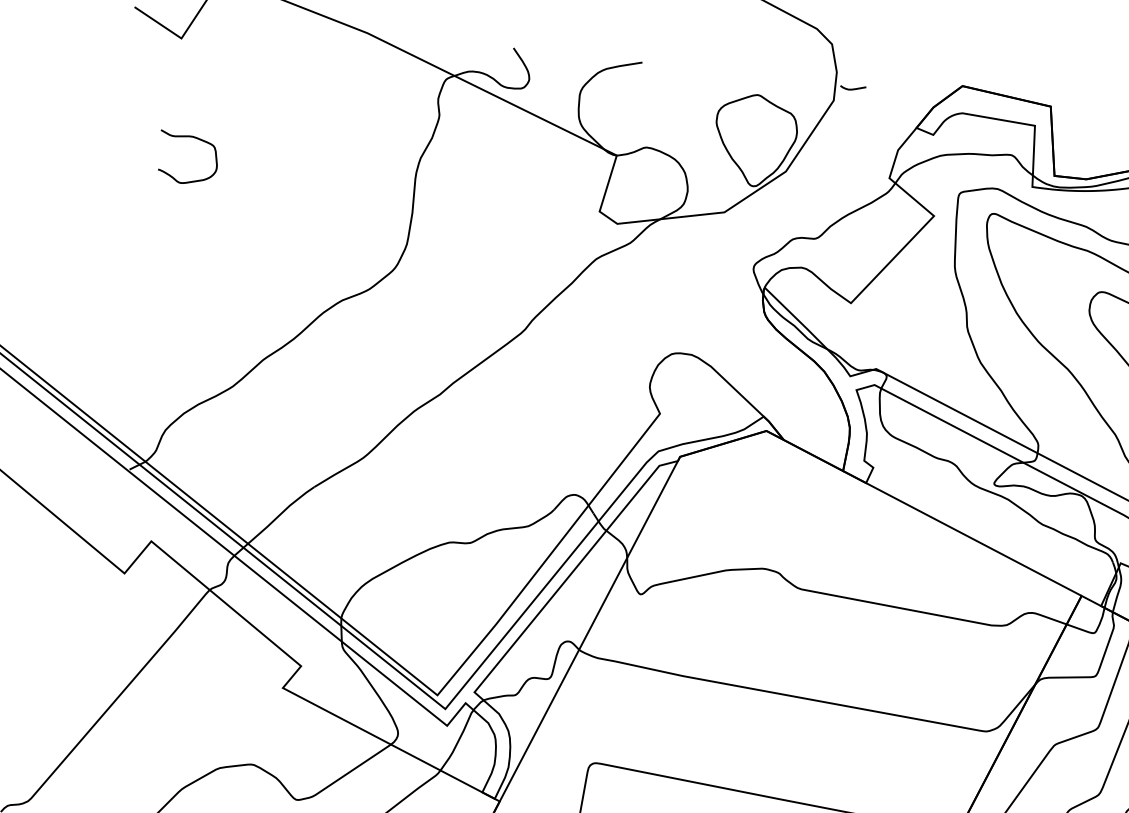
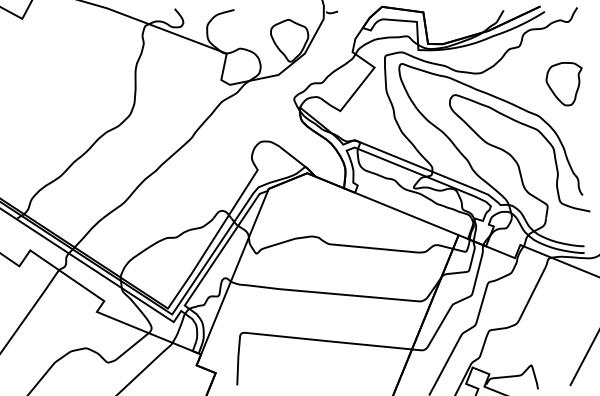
curve: (189, 138) -> (30, 64), removed

